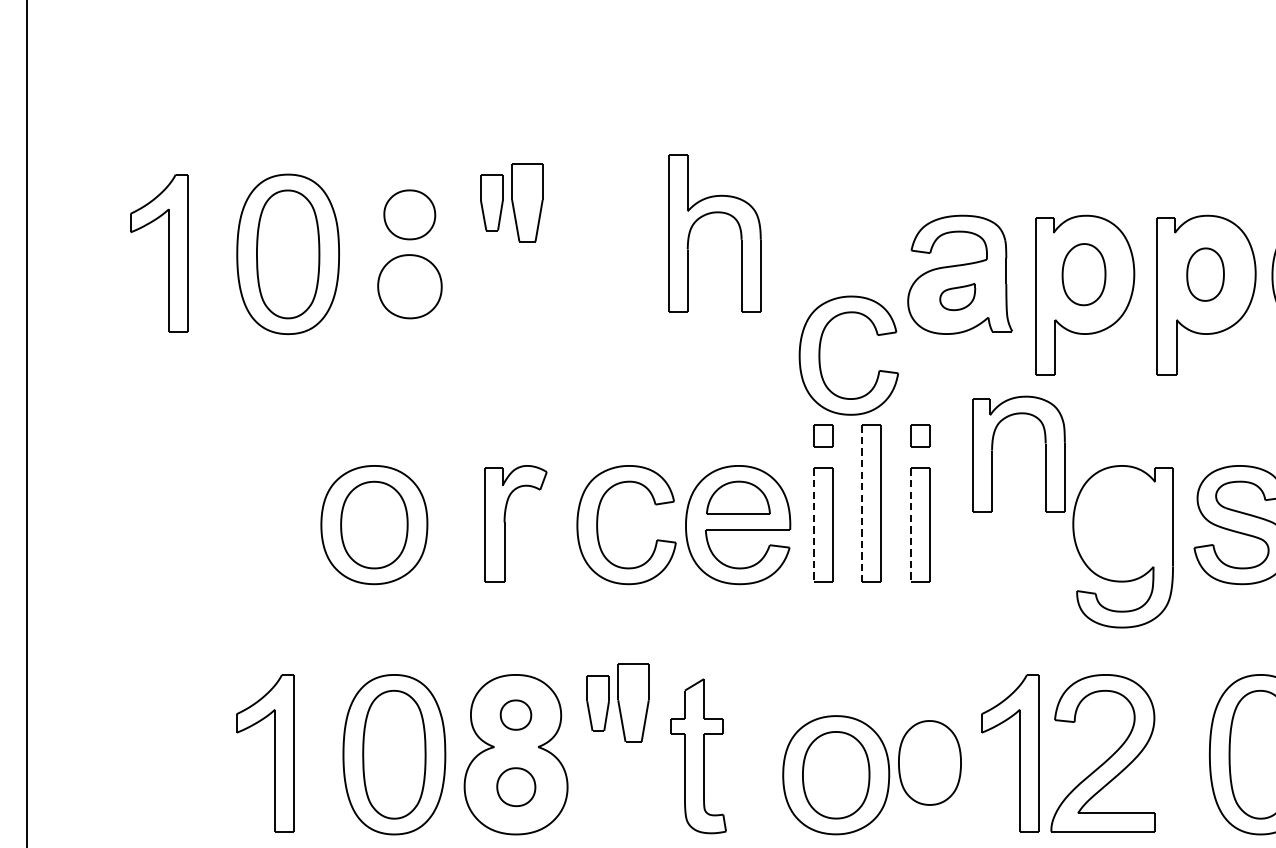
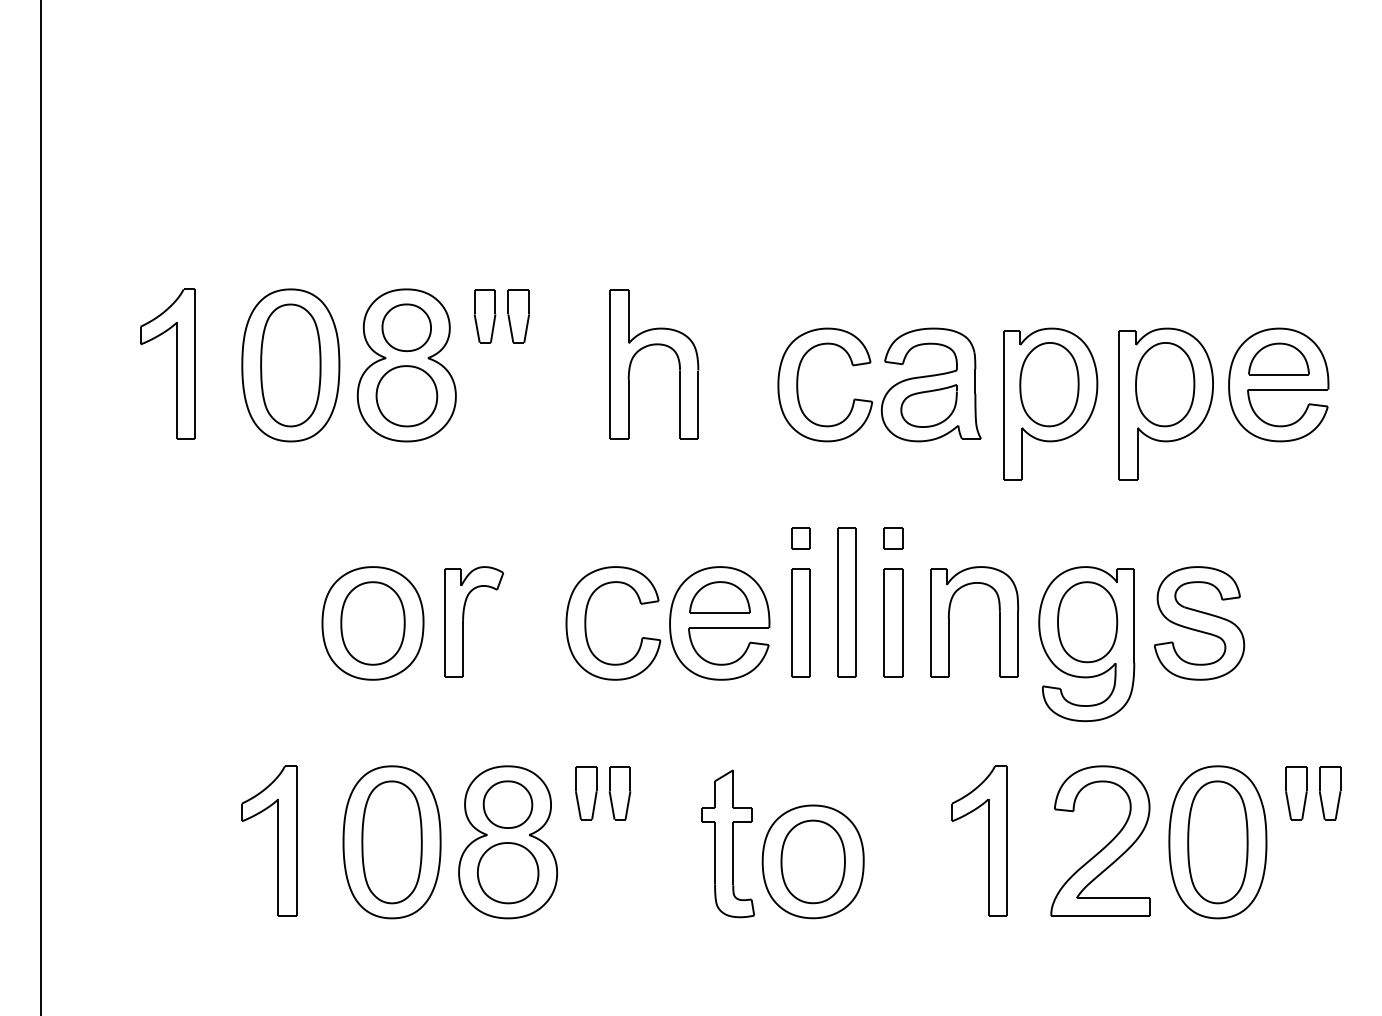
part: (527, 203) -> (518, 316), size x0.71
part: (710, 214) -> (650, 346), moved
part: (409, 254) -> (406, 365), added
part: (1084, 274) -> (1049, 384), size x1.43
part: (1205, 274) -> (1165, 384), size x1.67
part: (957, 296) -> (928, 405), size x1.67
part: (820, 355) -> (798, 384), moved
part: (992, 453) -> (949, 621), moved
line: (861, 504) -> (837, 603), dashed -> solid
part: (506, 518) -> (464, 617), moved
line: (813, 525) -> (791, 623), dashed -> solid
line: (910, 525) -> (884, 623), dashed -> solid
part: (632, 703) -> (619, 793), size x0.71
part: (515, 715) -> (507, 804), size x1.67
part: (698, 755) -> (727, 843), moved
part: (1108, 758) -> (1105, 845), moved
part: (929, 763) -> (1087, 622), moved
part: (516, 787) -> (508, 873), size x1.67

